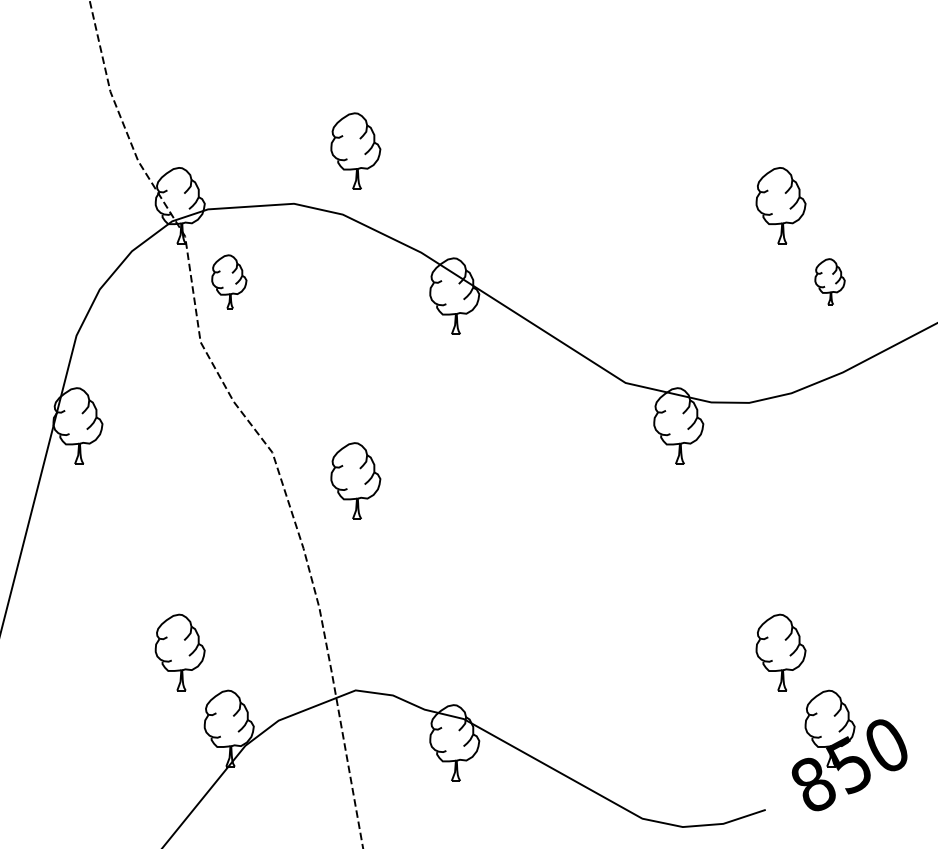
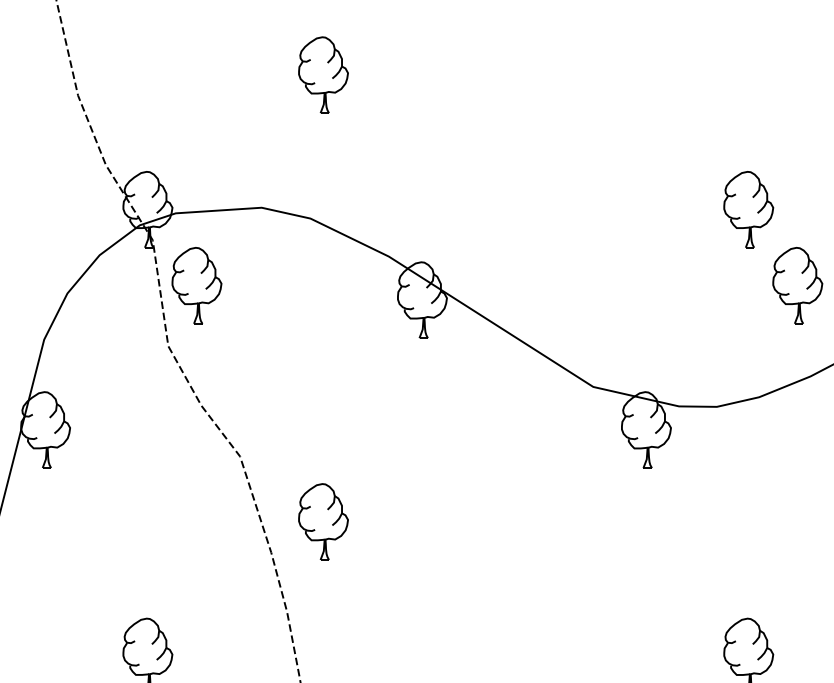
part: (355, 150) -> (323, 74), moved
part: (229, 281) -> (197, 285), size x1.43
part: (829, 281) -> (797, 285), size x1.67
part: (355, 480) -> (323, 521), moved

